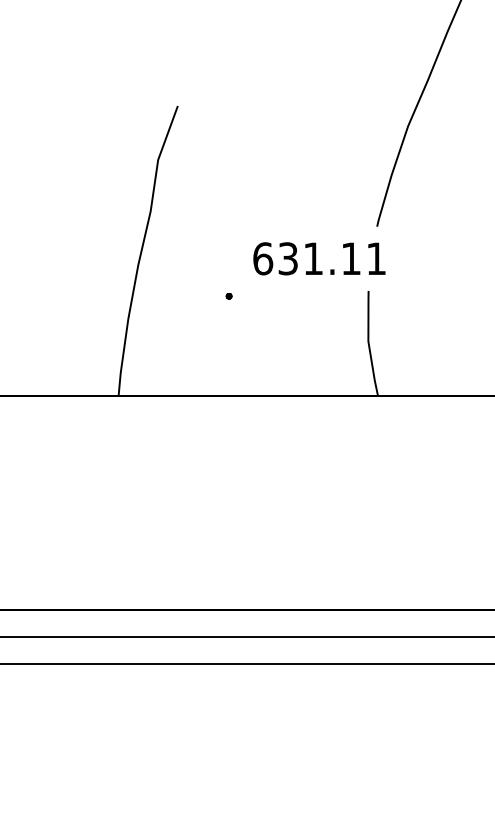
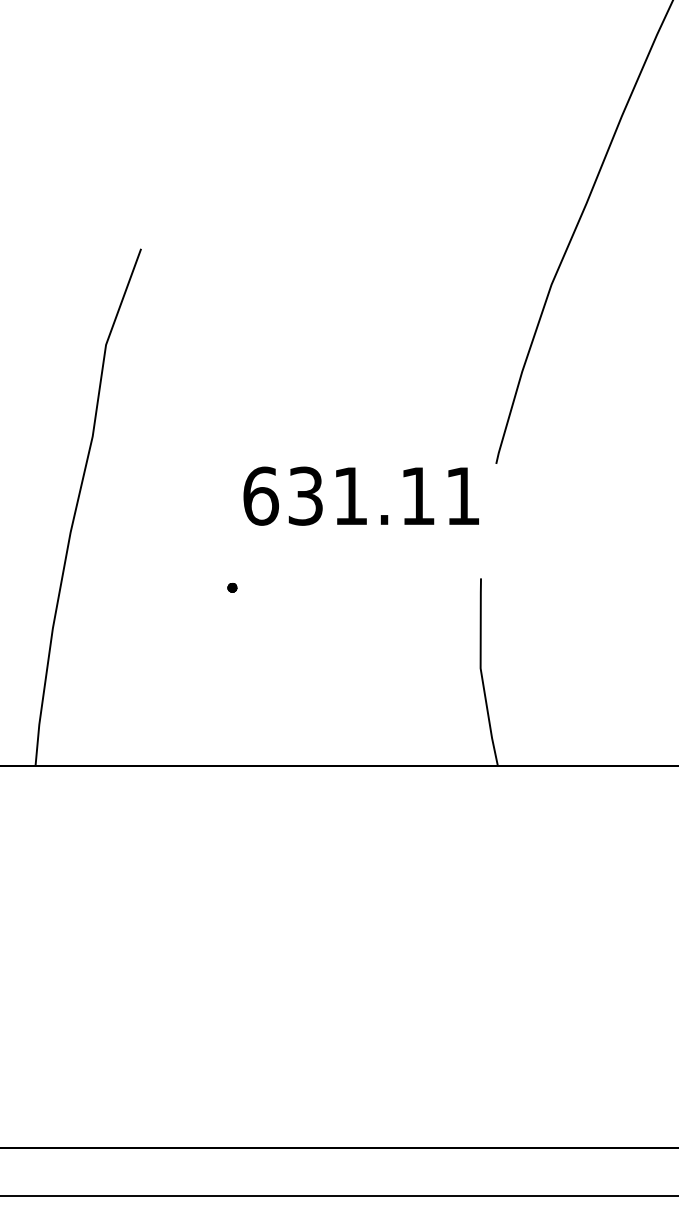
text: (319, 258) -> (361, 495), moved

